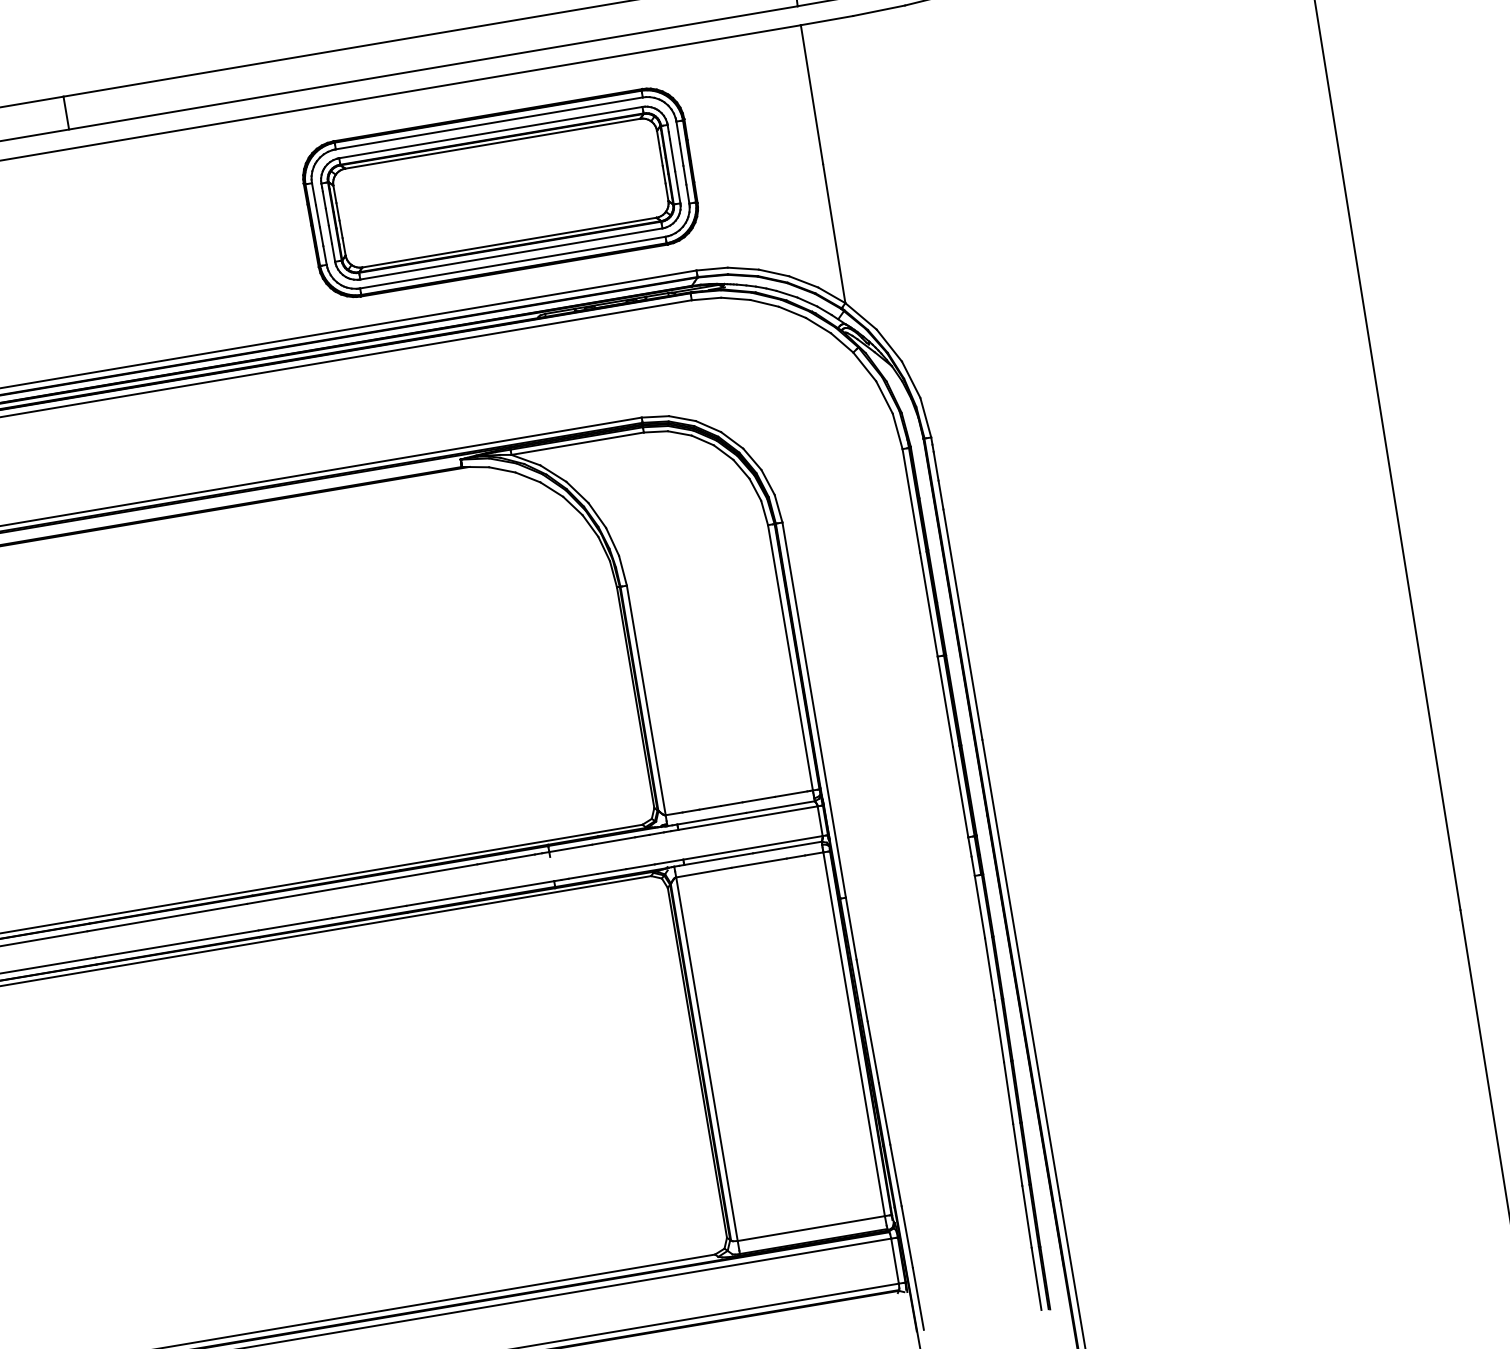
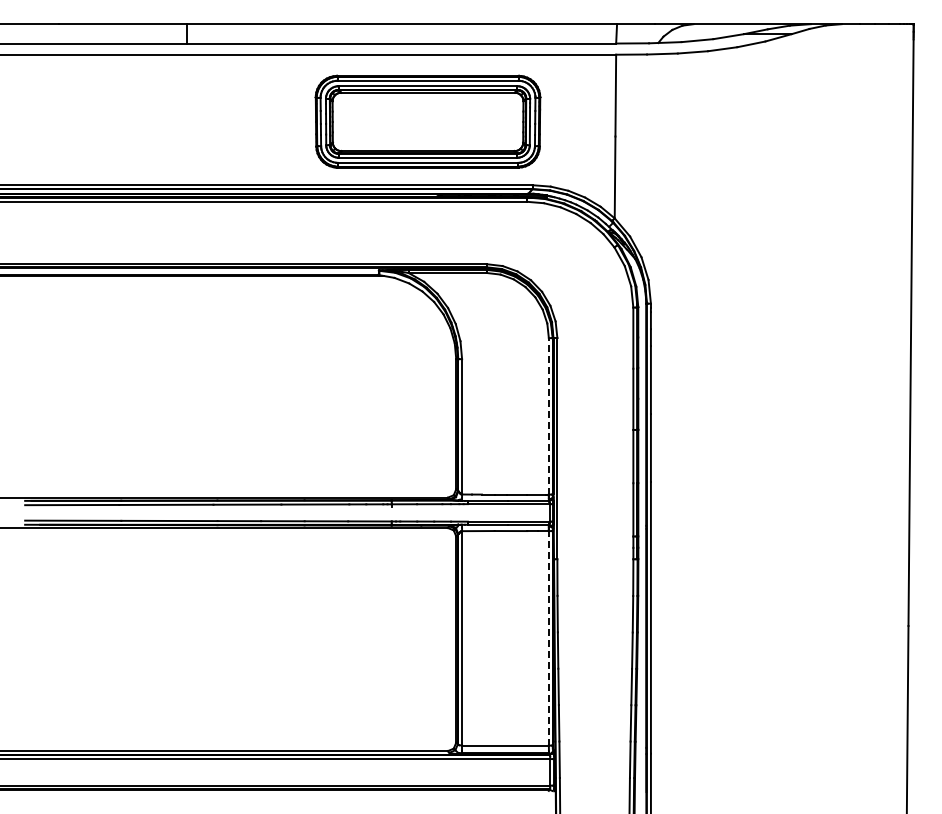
line: (789, 656) -> (548, 415), solid -> dashed
line: (853, 1032) -> (548, 637), solid -> dashed

